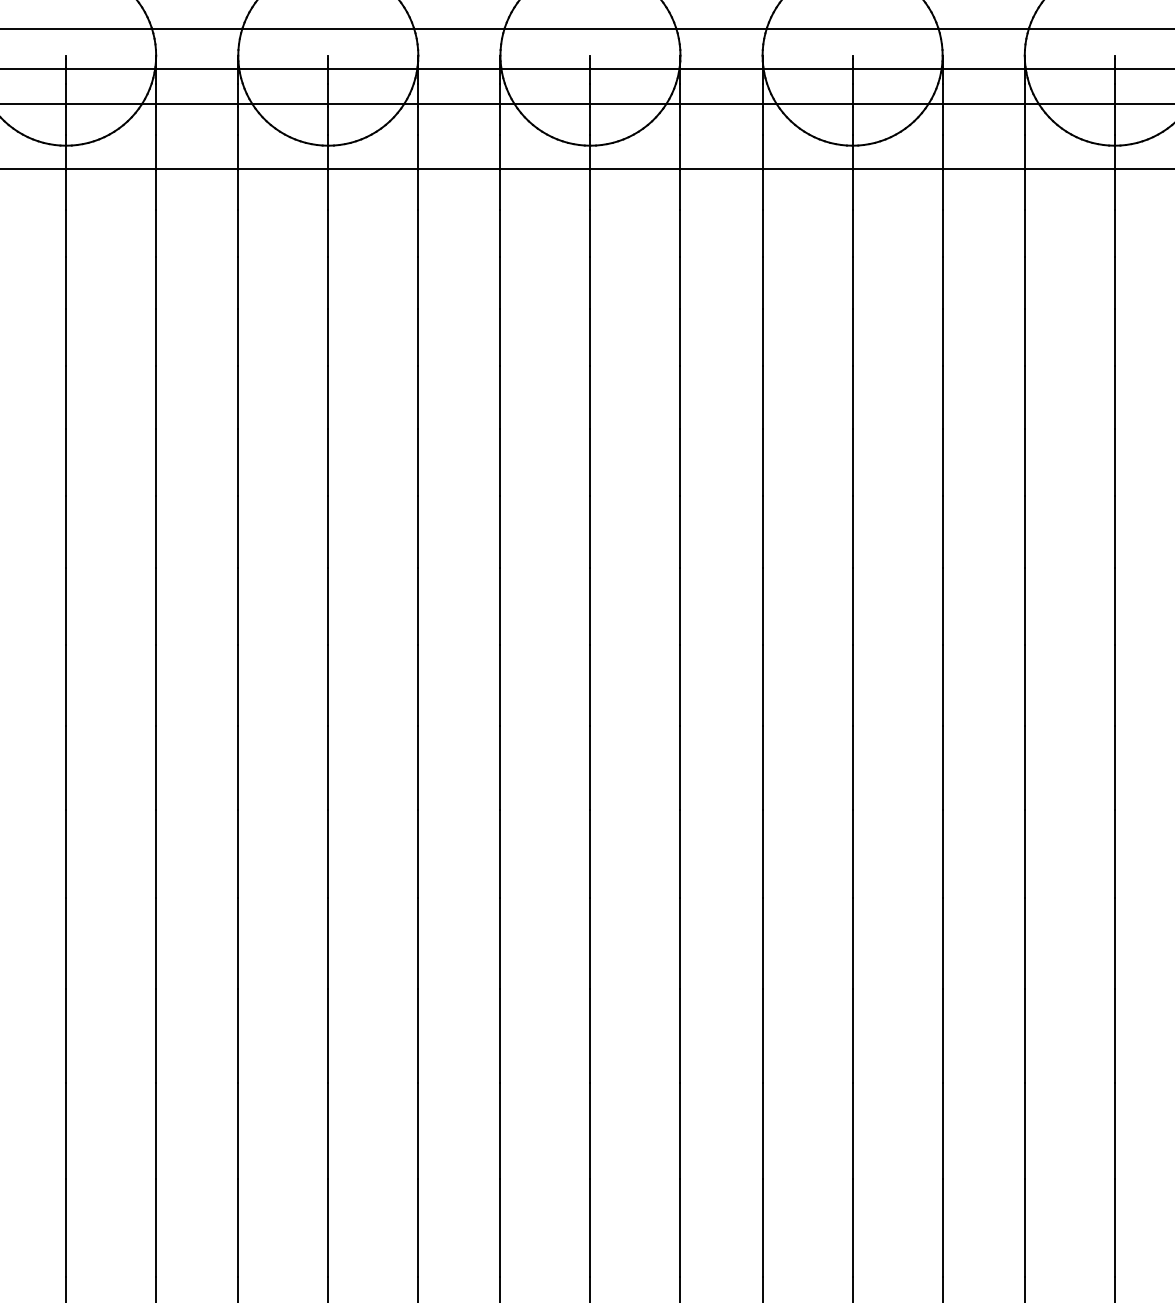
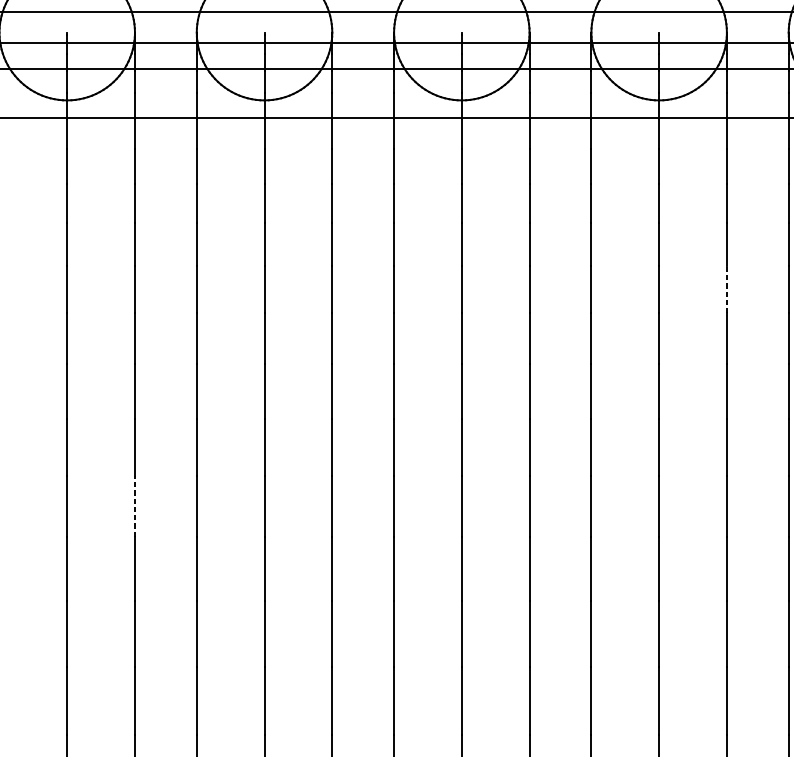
line: (942, 396) -> (726, 289), solid -> dashed
line: (156, 684) -> (135, 505), solid -> dashed

